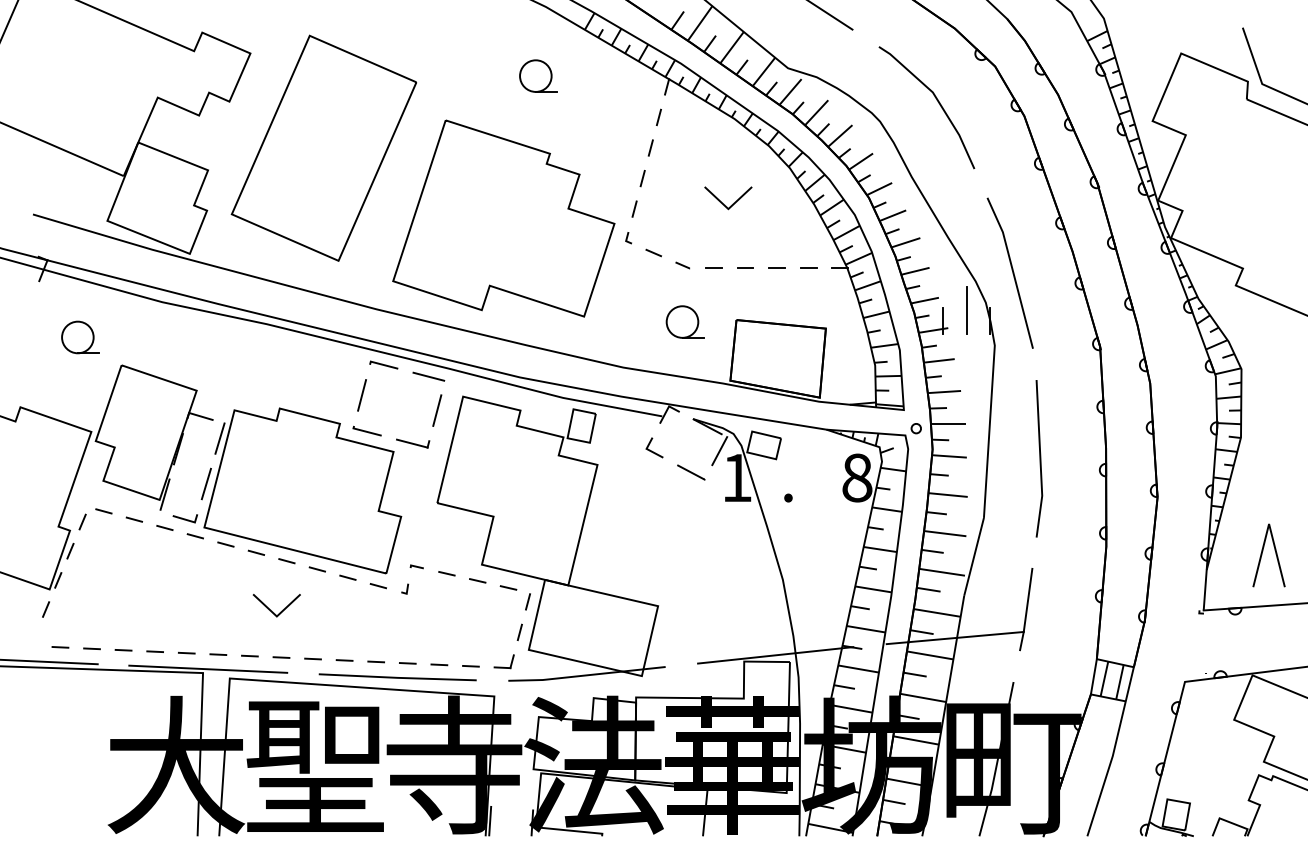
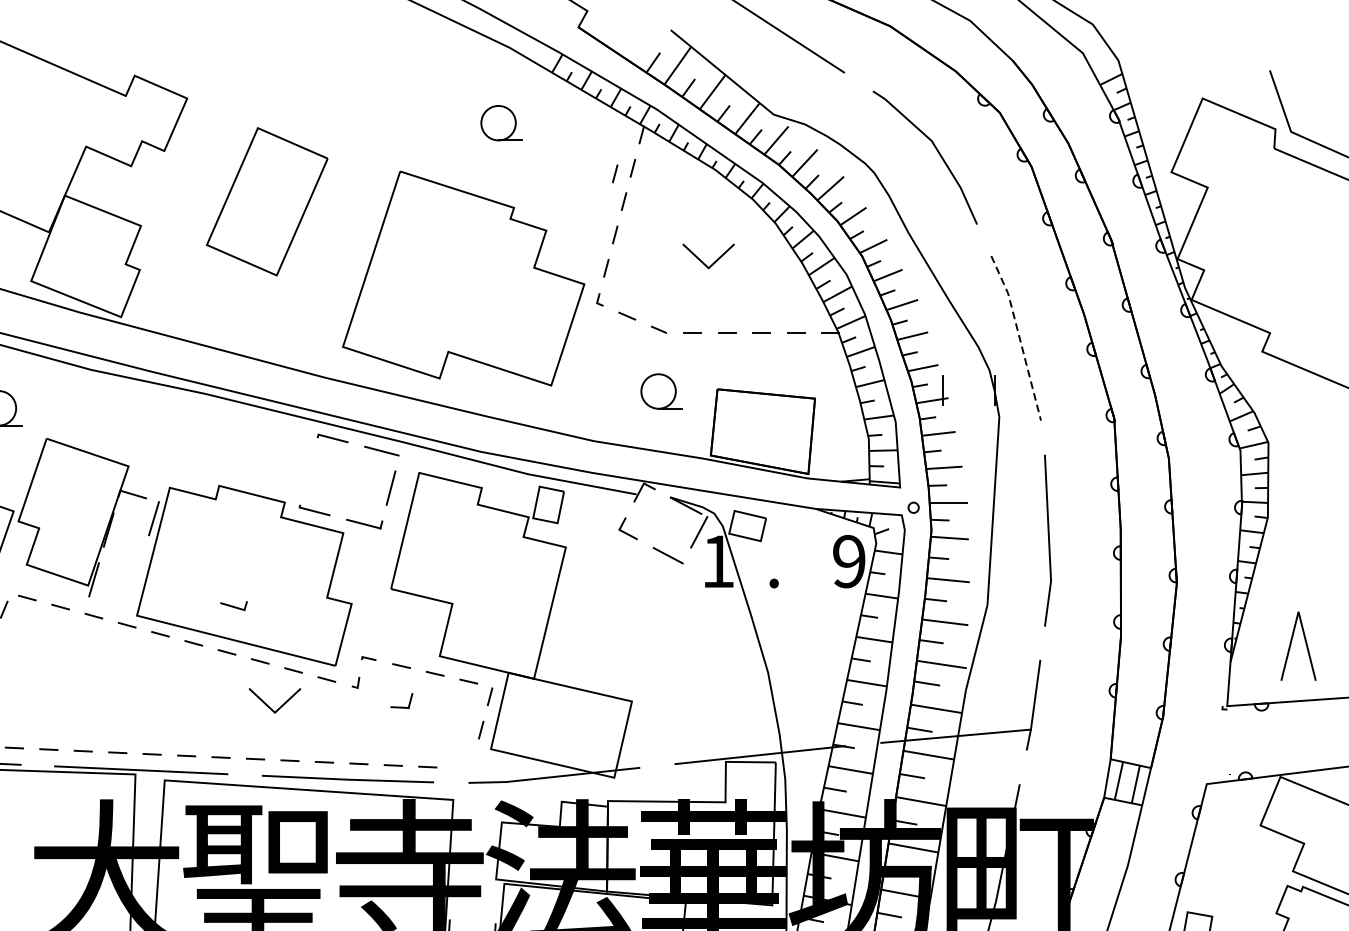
line: (642, 122) -> (614, 173), added
part: (323, 147) -> (266, 201), size x0.6
line: (1013, 271) -> (1019, 336), solid -> dashed
line: (966, 310) -> (968, 378), removed
line: (362, 395) -> (309, 471), removed
text: (857, 477) -> (849, 561), 8 -> 9
line: (205, 483) -> (138, 567), removed
line: (184, 518) -> (233, 605), moved
line: (271, 610) -> (269, 706), moved
part: (503, 661) -> (401, 700), moved

